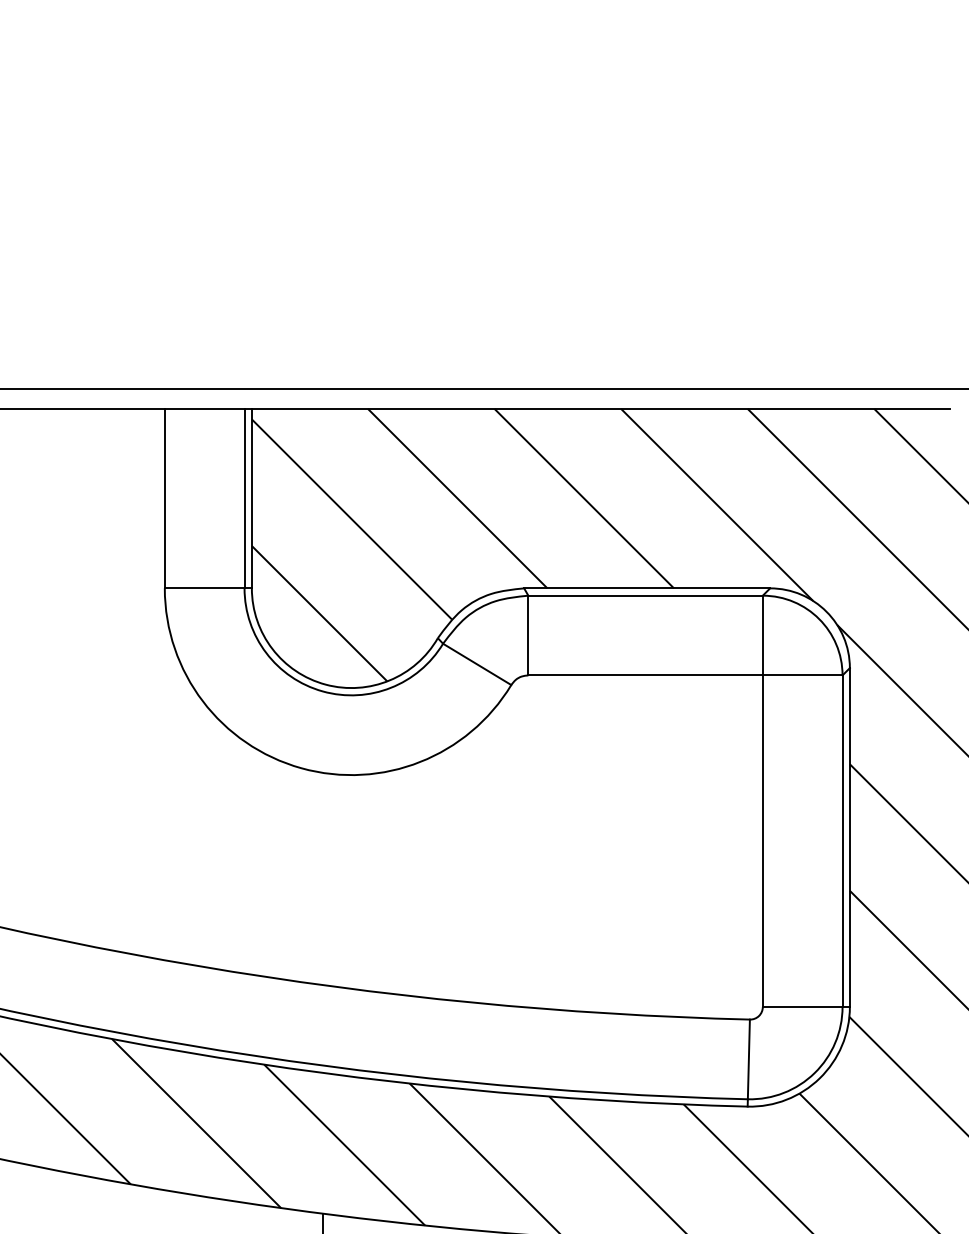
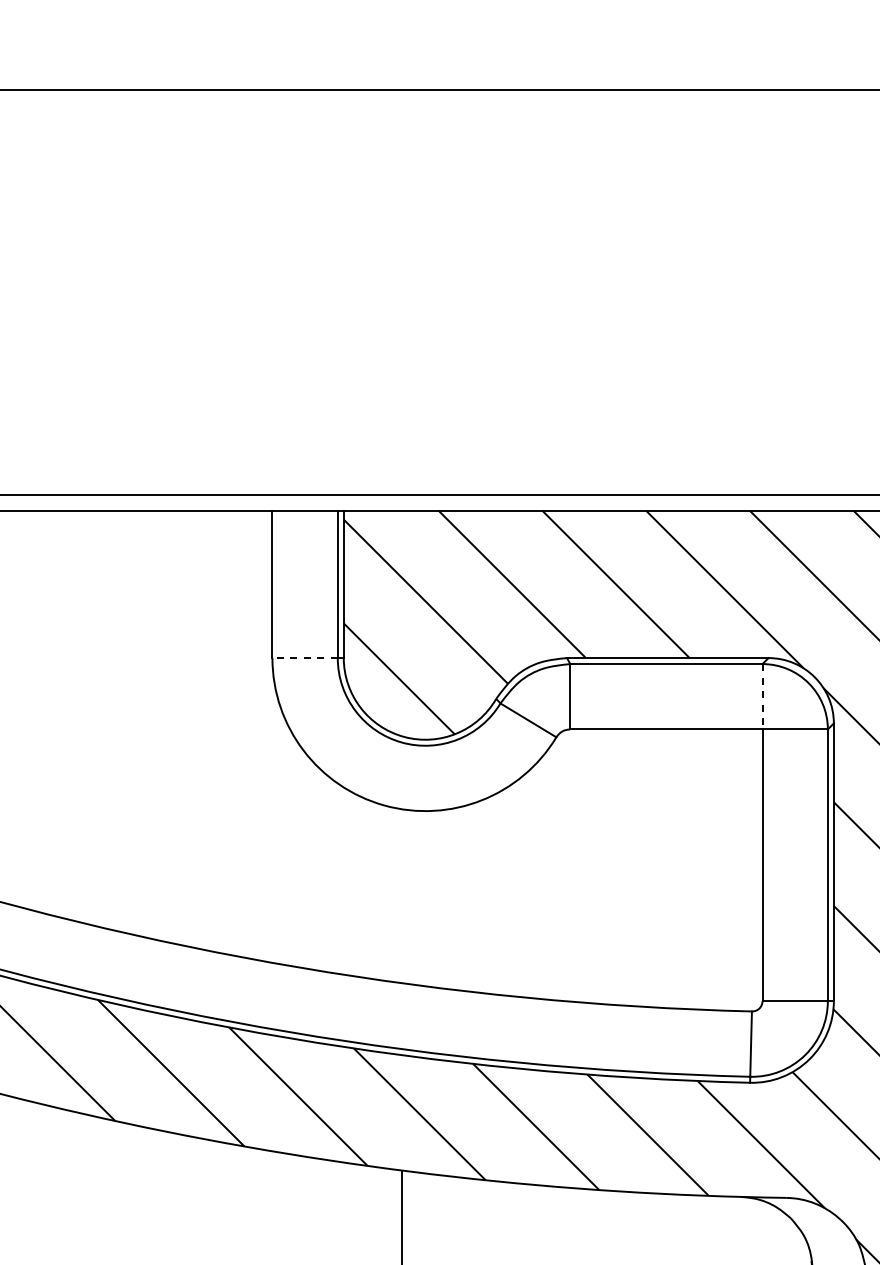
line: (205, 588) -> (305, 658), solid -> dashed
line: (762, 635) -> (762, 696), solid -> dashed

